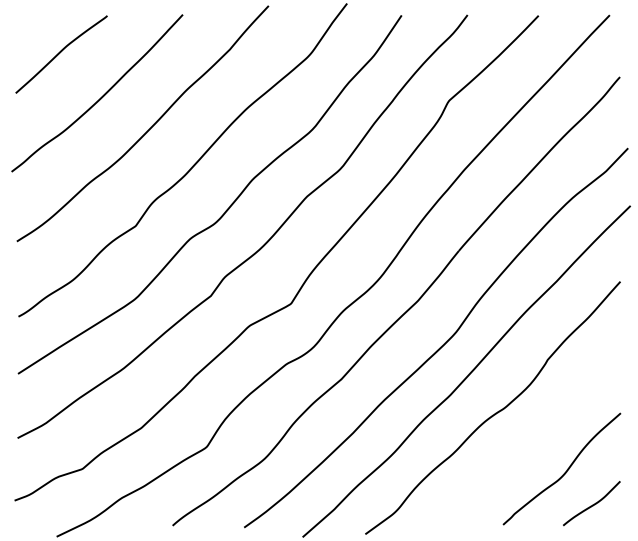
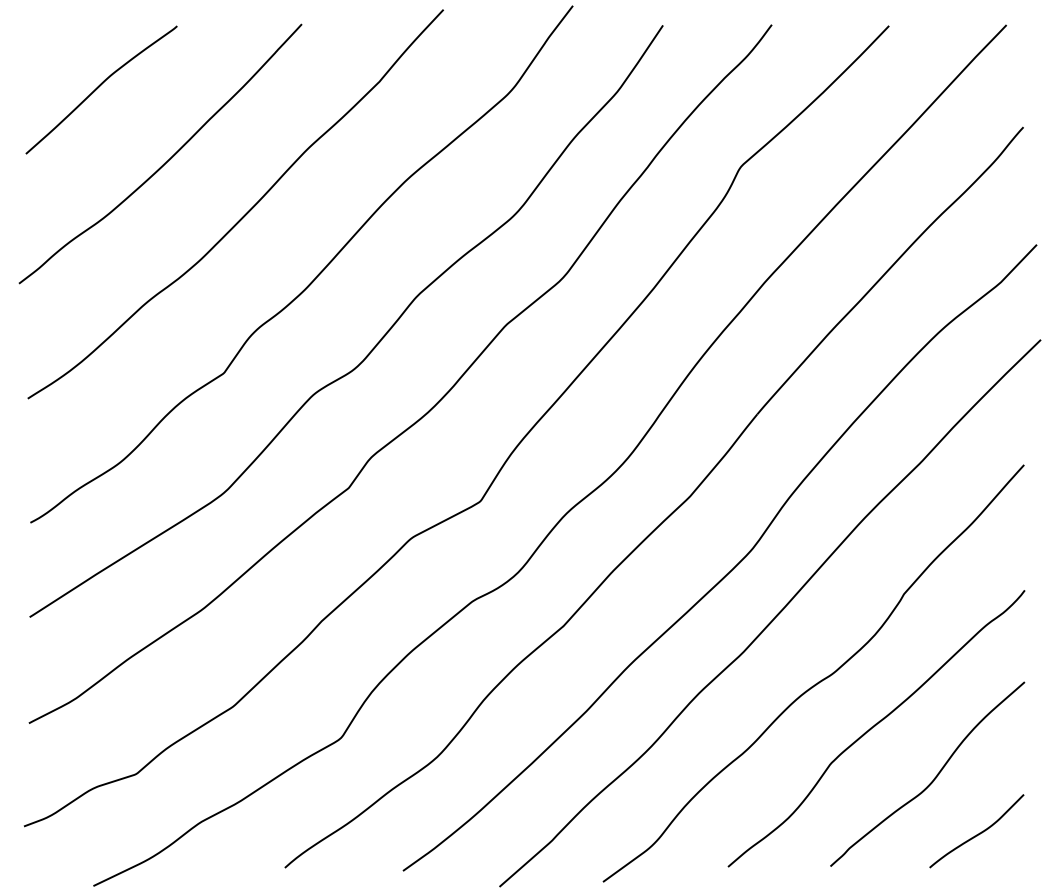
curve: (530, 440) -> (875, 727), added

